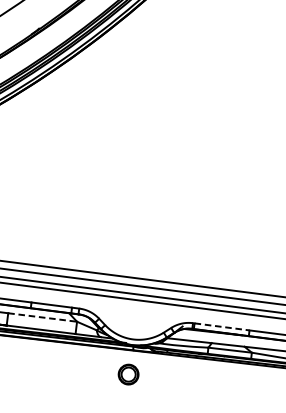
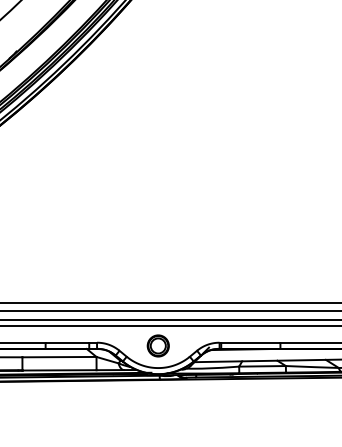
line: (42, 317) -> (59, 357), dashed -> solid
line: (221, 326) -> (250, 342), dashed -> solid
part: (127, 374) -> (157, 345), moved

